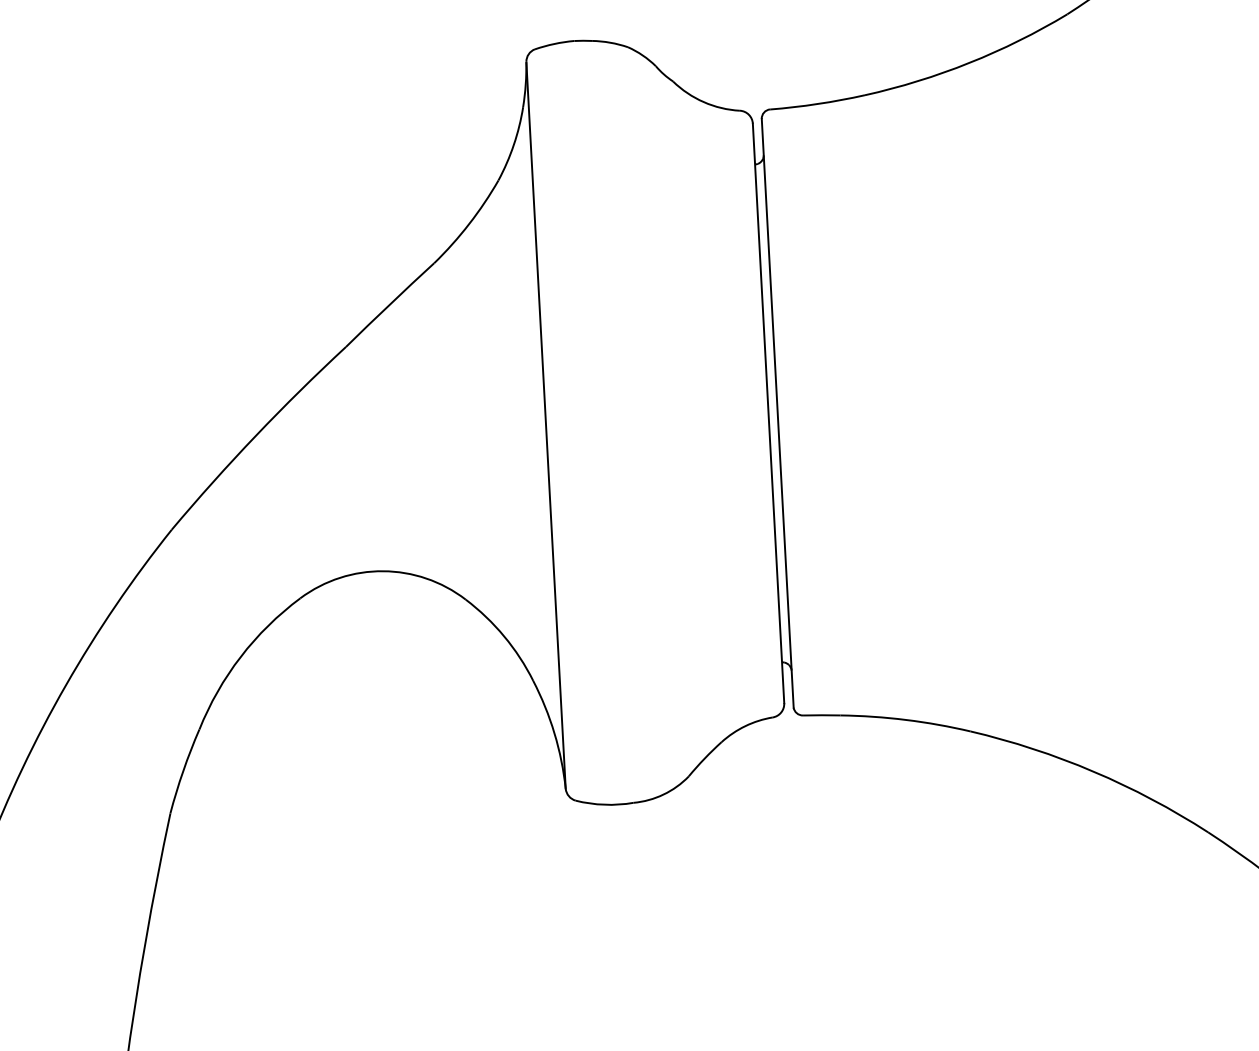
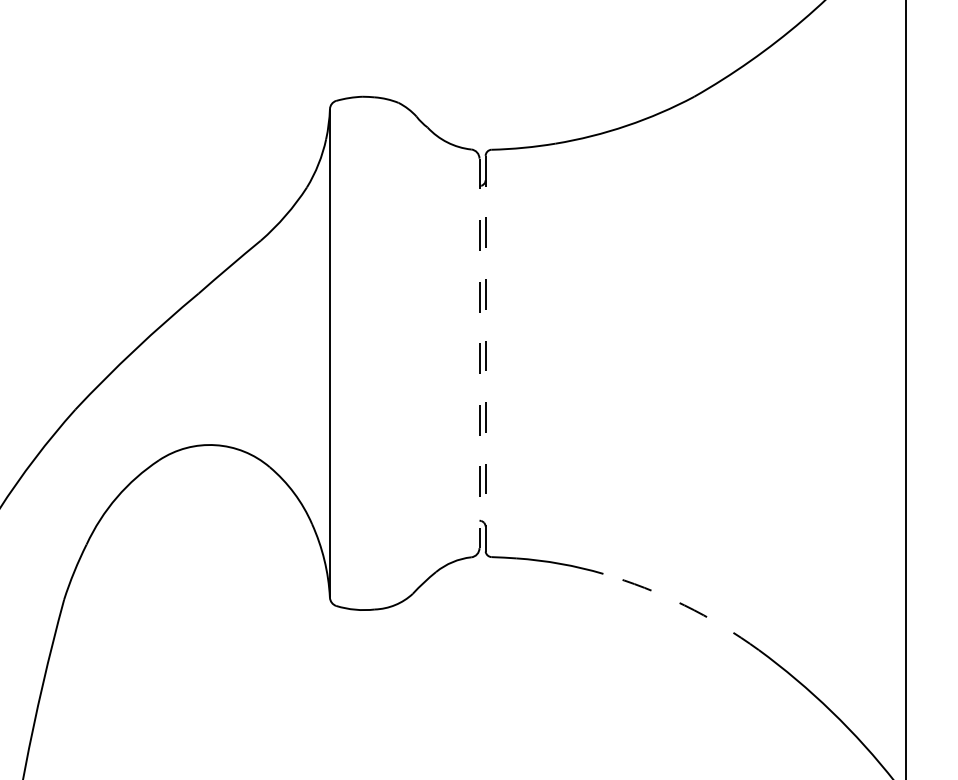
line: (768, 413) -> (479, 353), solid -> dashed
line: (777, 413) -> (485, 353), solid -> dashed
arc: (1093, 771) -> (684, 605), solid -> dashed

